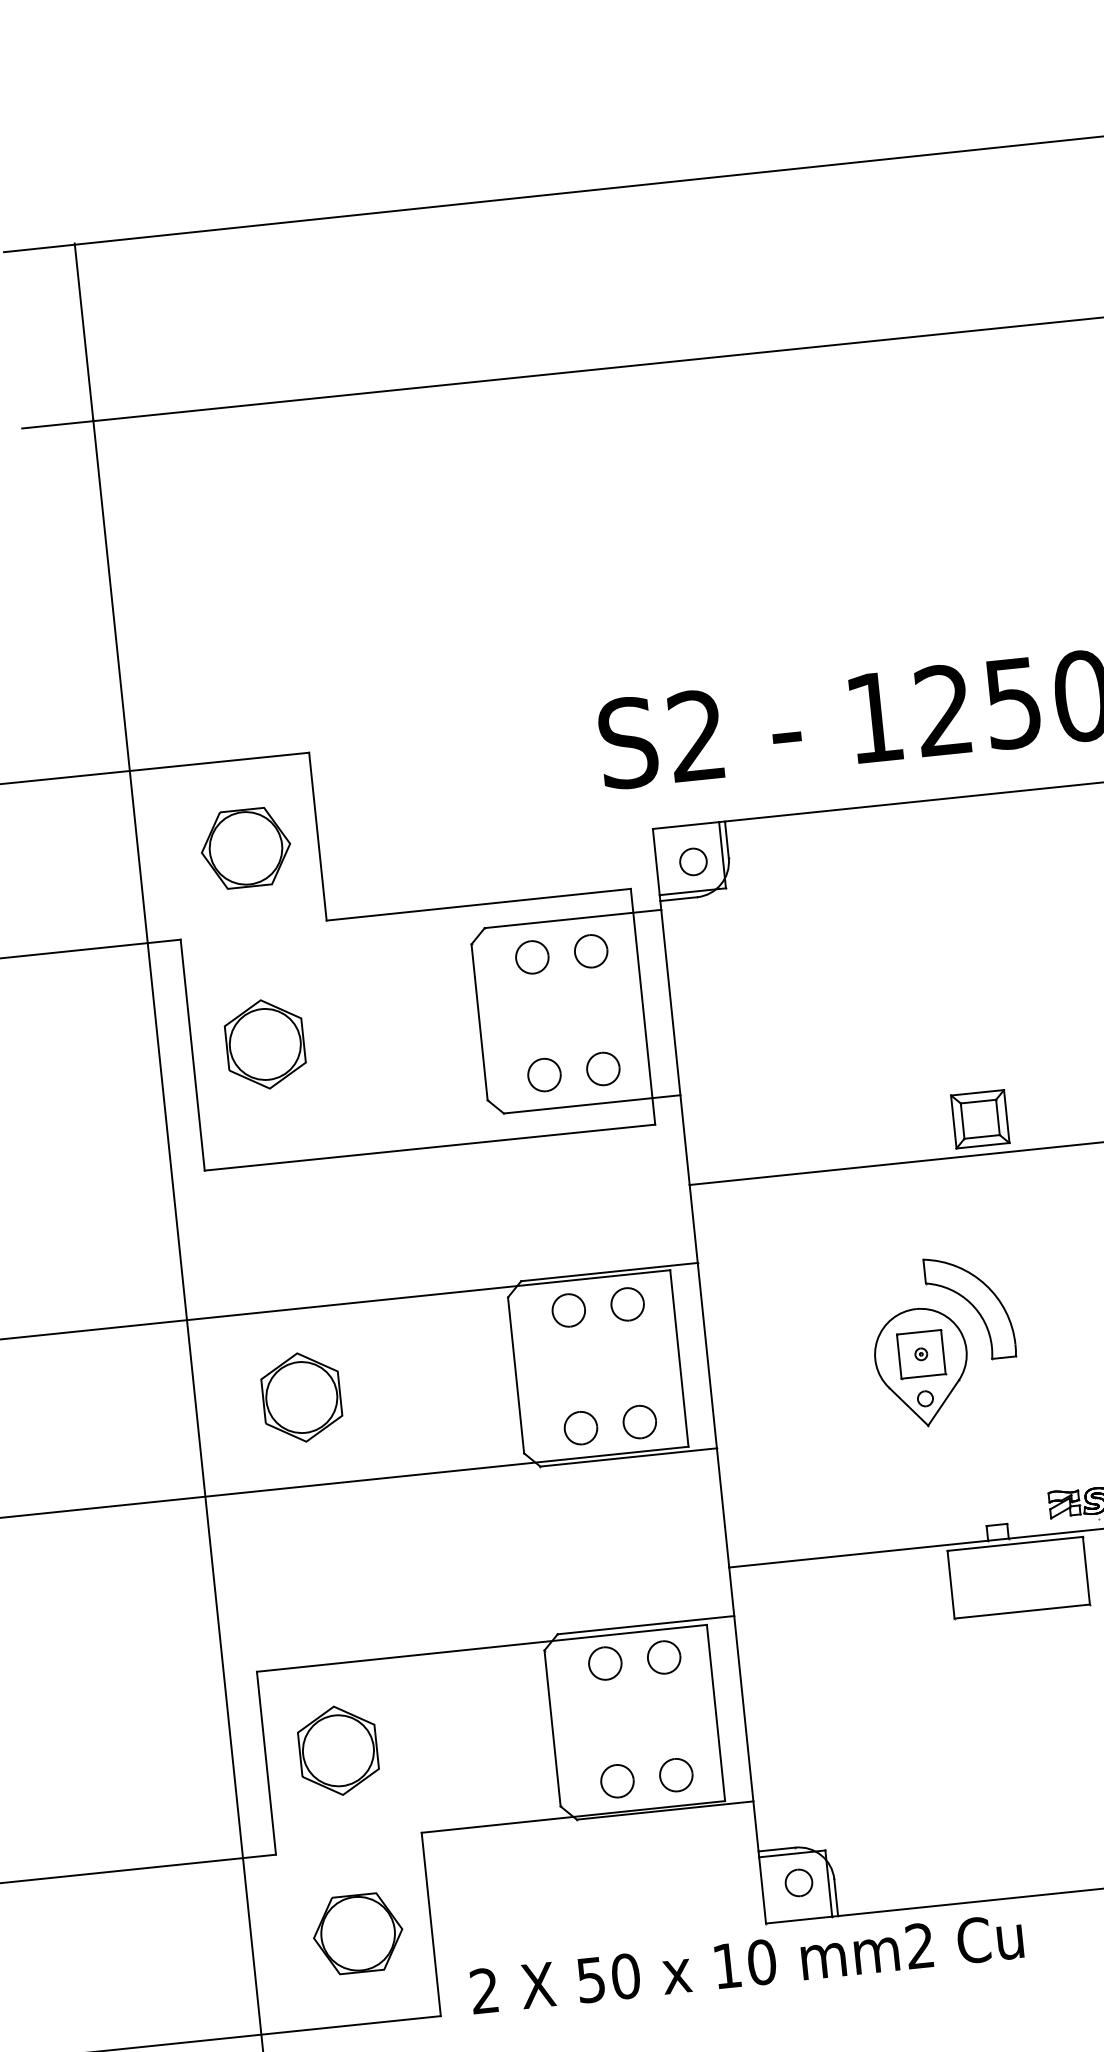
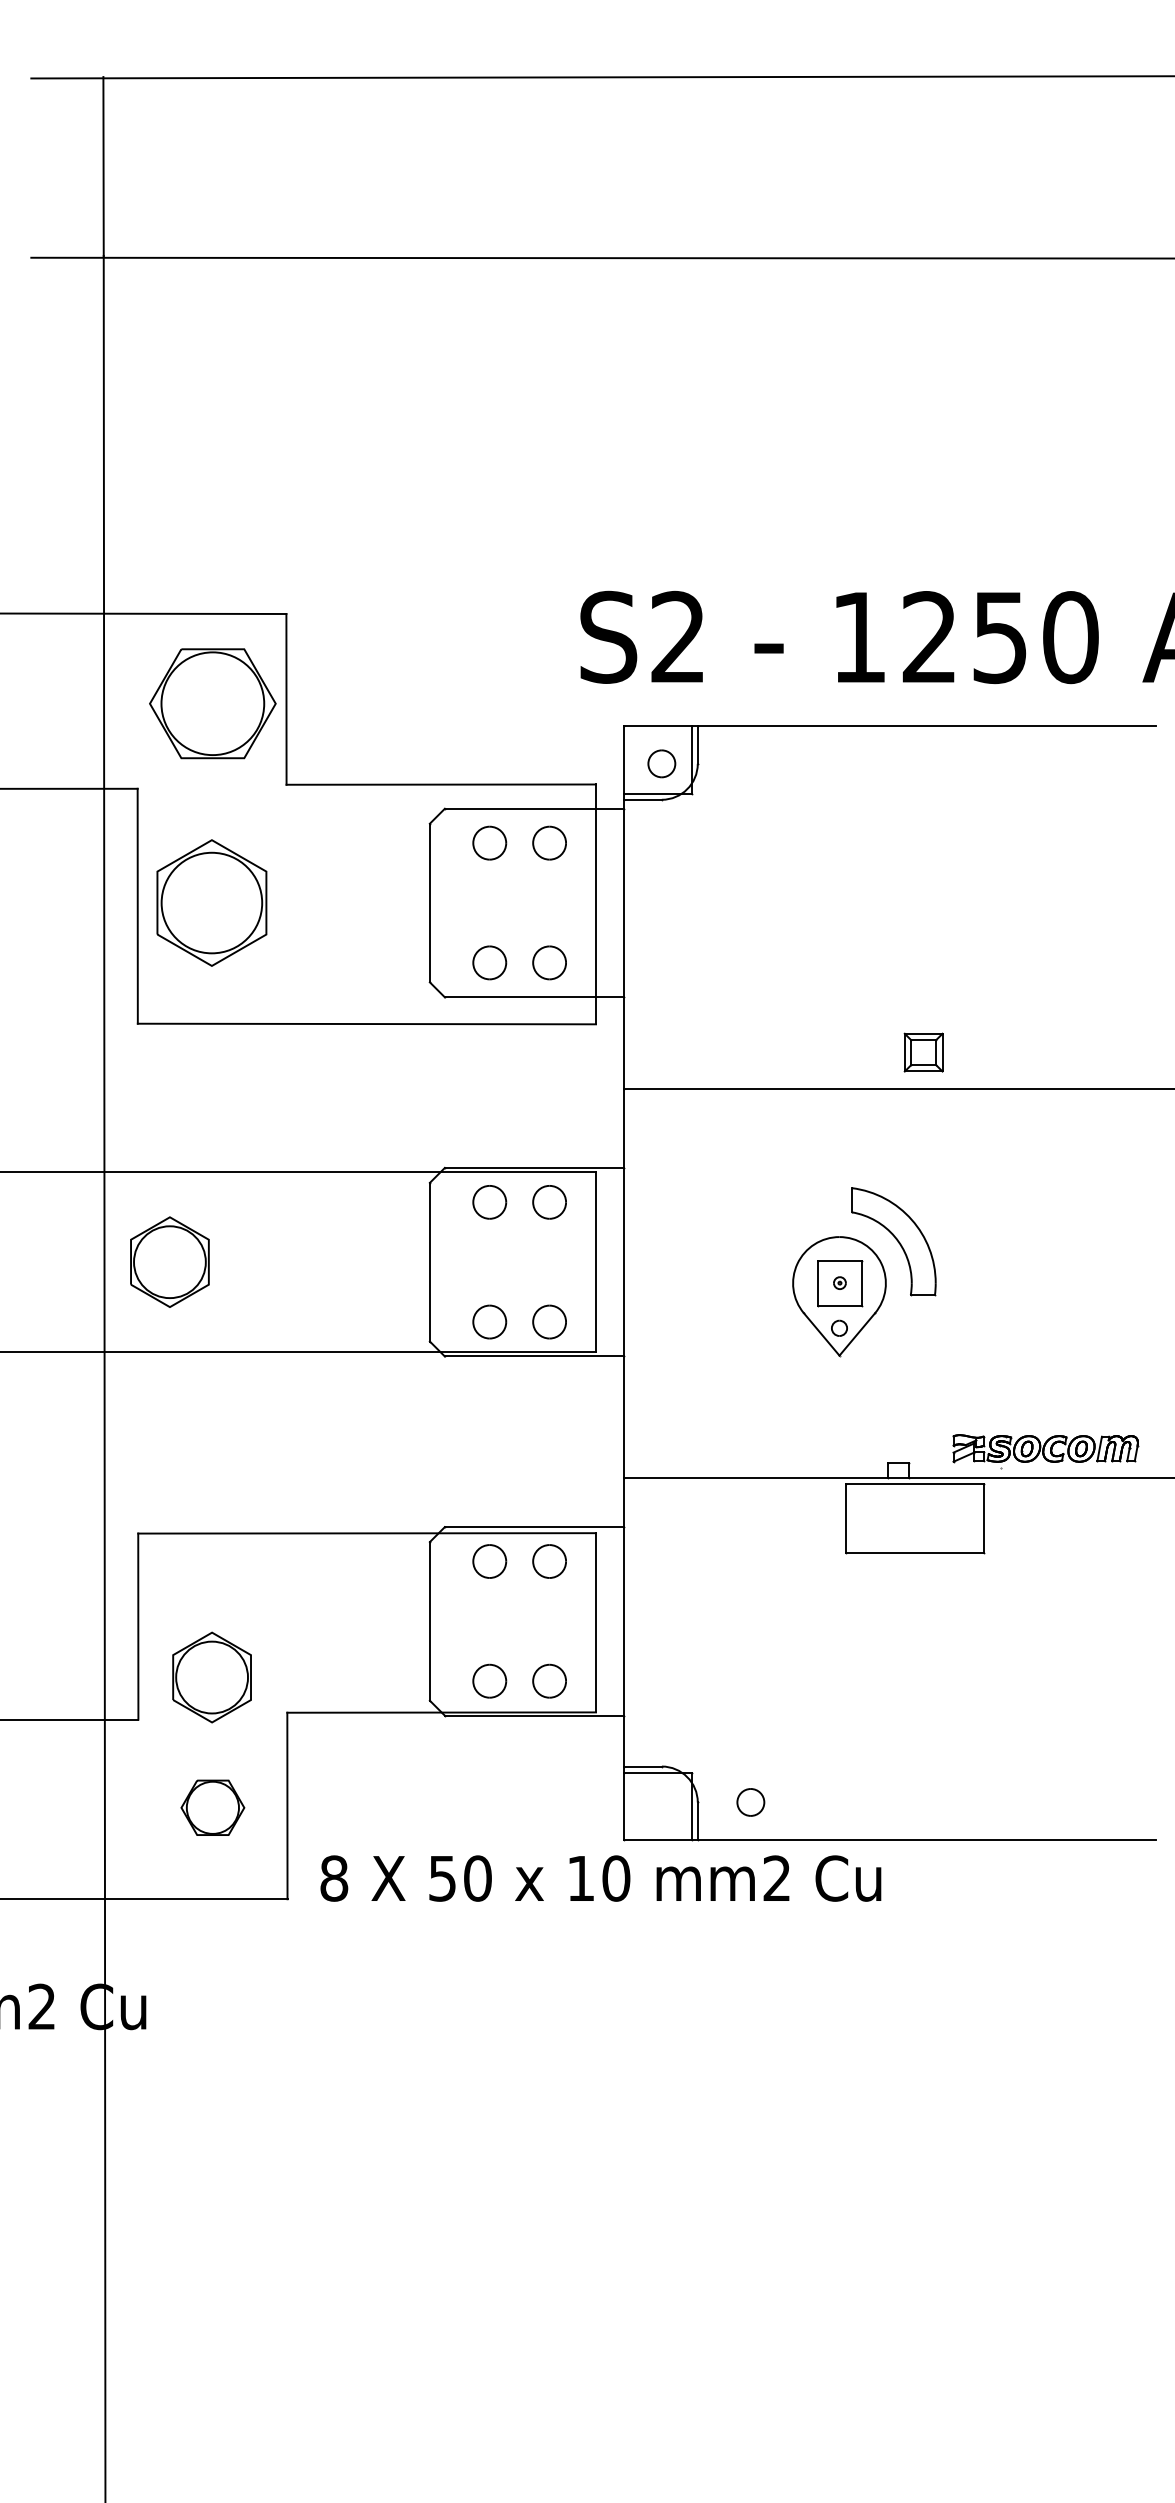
part: (245, 848) -> (212, 703), size x1.4
part: (264, 1043) -> (211, 902), size x1.4
part: (980, 1119) -> (923, 1052), size x0.7
part: (301, 1396) -> (169, 1261), moved
part: (337, 1750) -> (211, 1677), moved
part: (798, 1883) -> (750, 1802), moved
part: (357, 1933) -> (212, 1807), size x0.7
text: (484, 1990) -> (334, 1878), 2 -> 8

